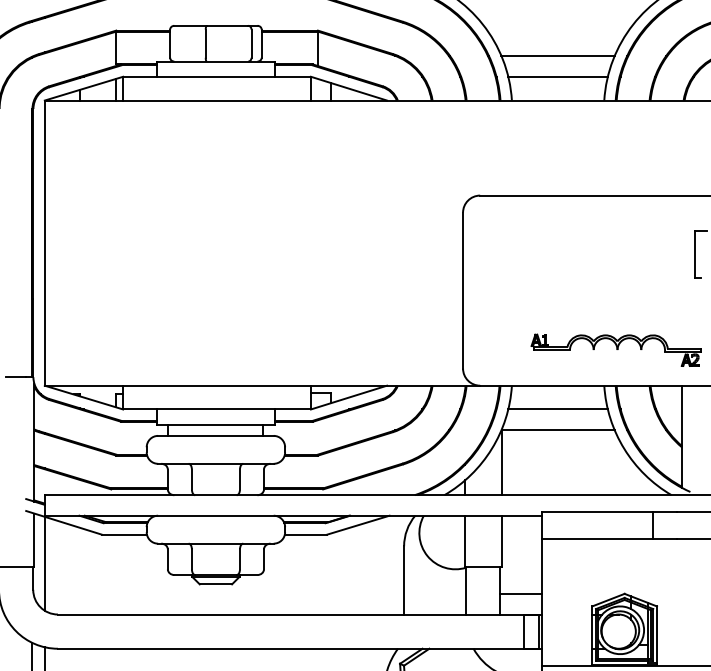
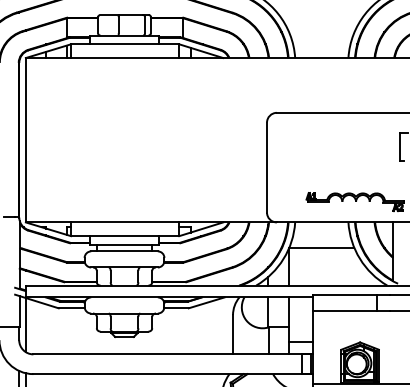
line: (557, 56) -> (321, 32), removed
line: (557, 77) -> (321, 44), removed
line: (557, 410) -> (321, 236), removed

